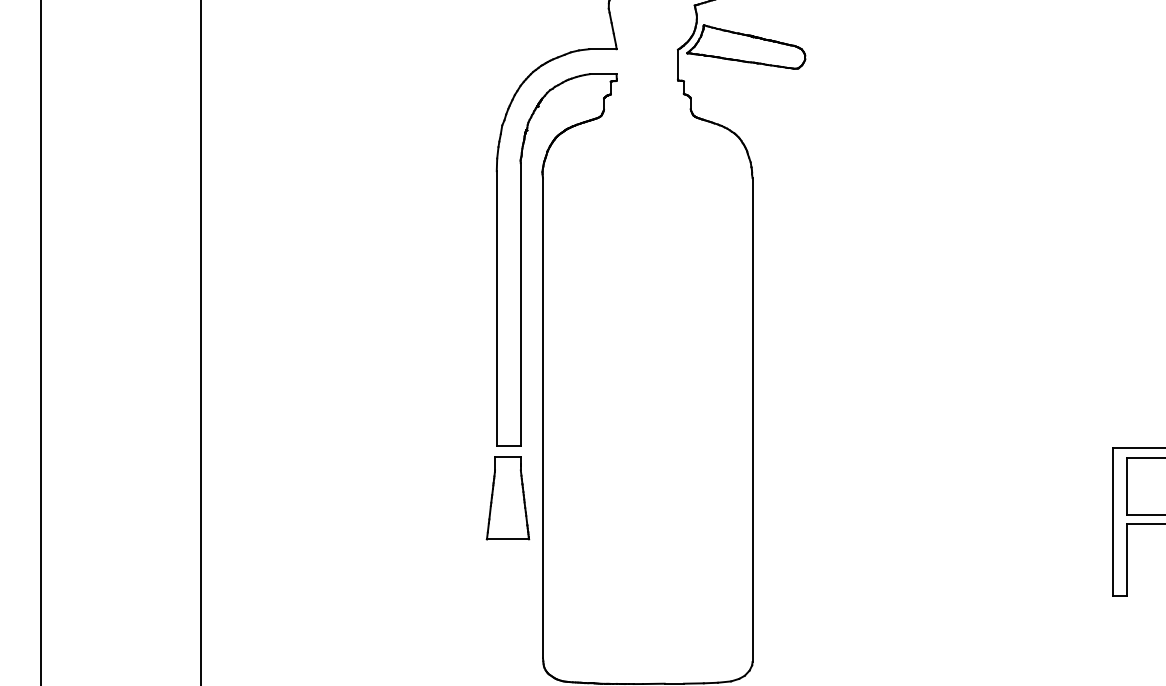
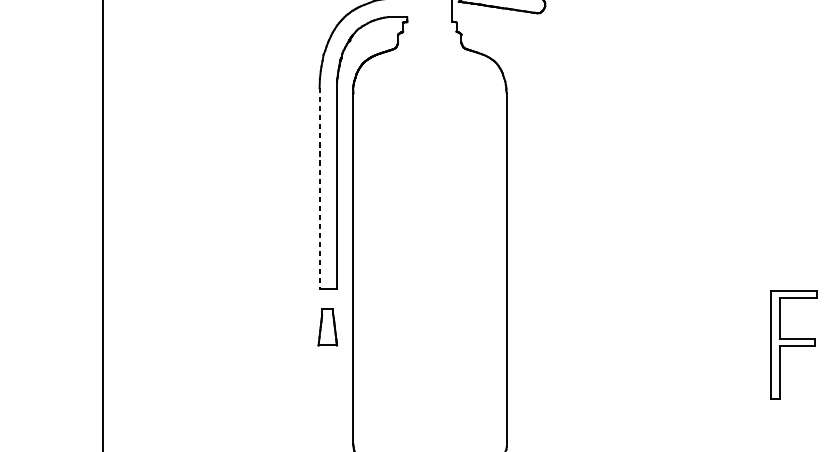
line: (496, 309) -> (319, 189), solid -> dashed
part: (507, 498) -> (327, 327), size x0.6

